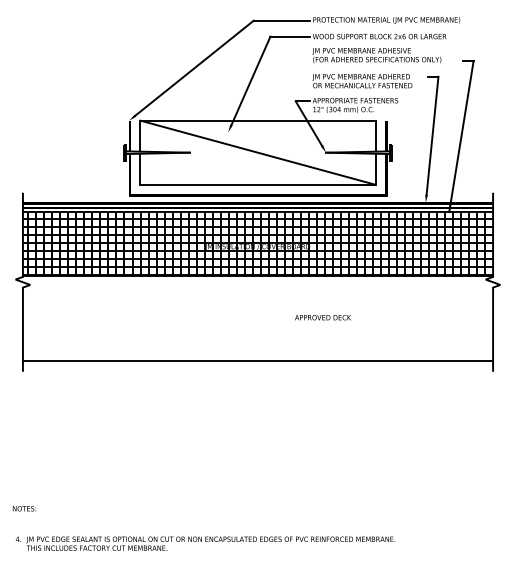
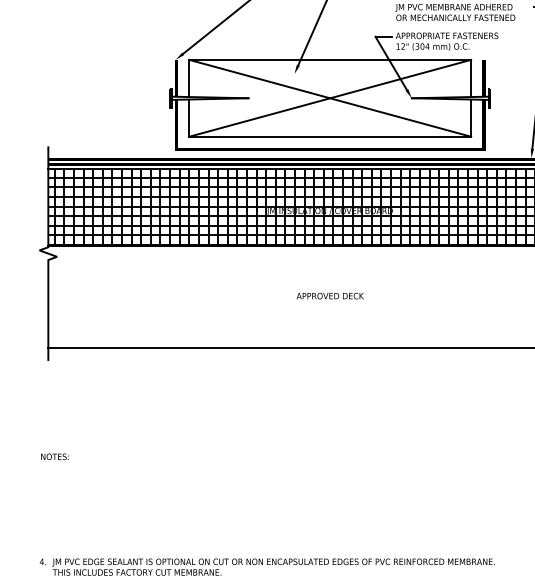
line: (257, 152) -> (329, 98), added
text: (322, 317) -> (329, 295), moved
text: (24, 508) -> (54, 456), moved

